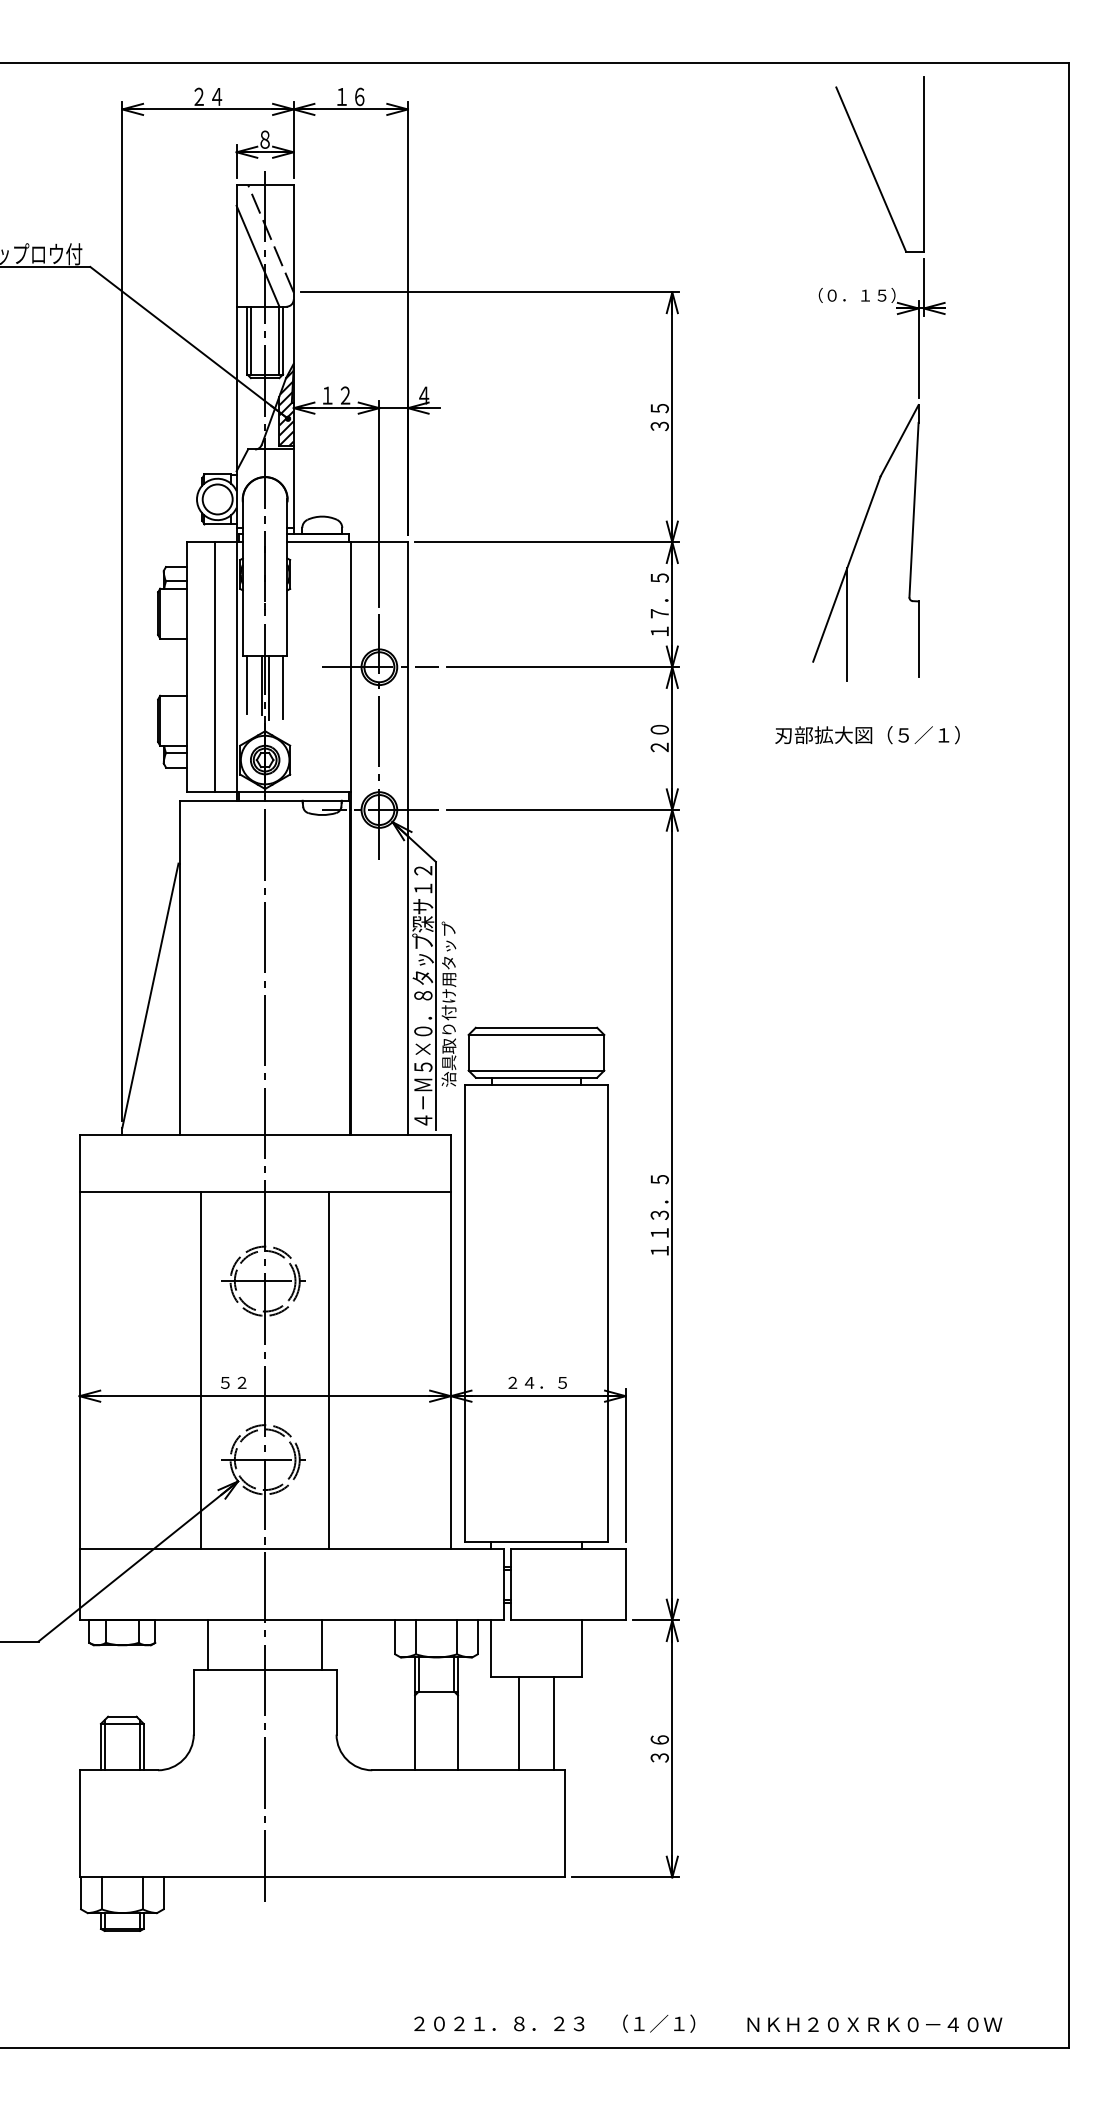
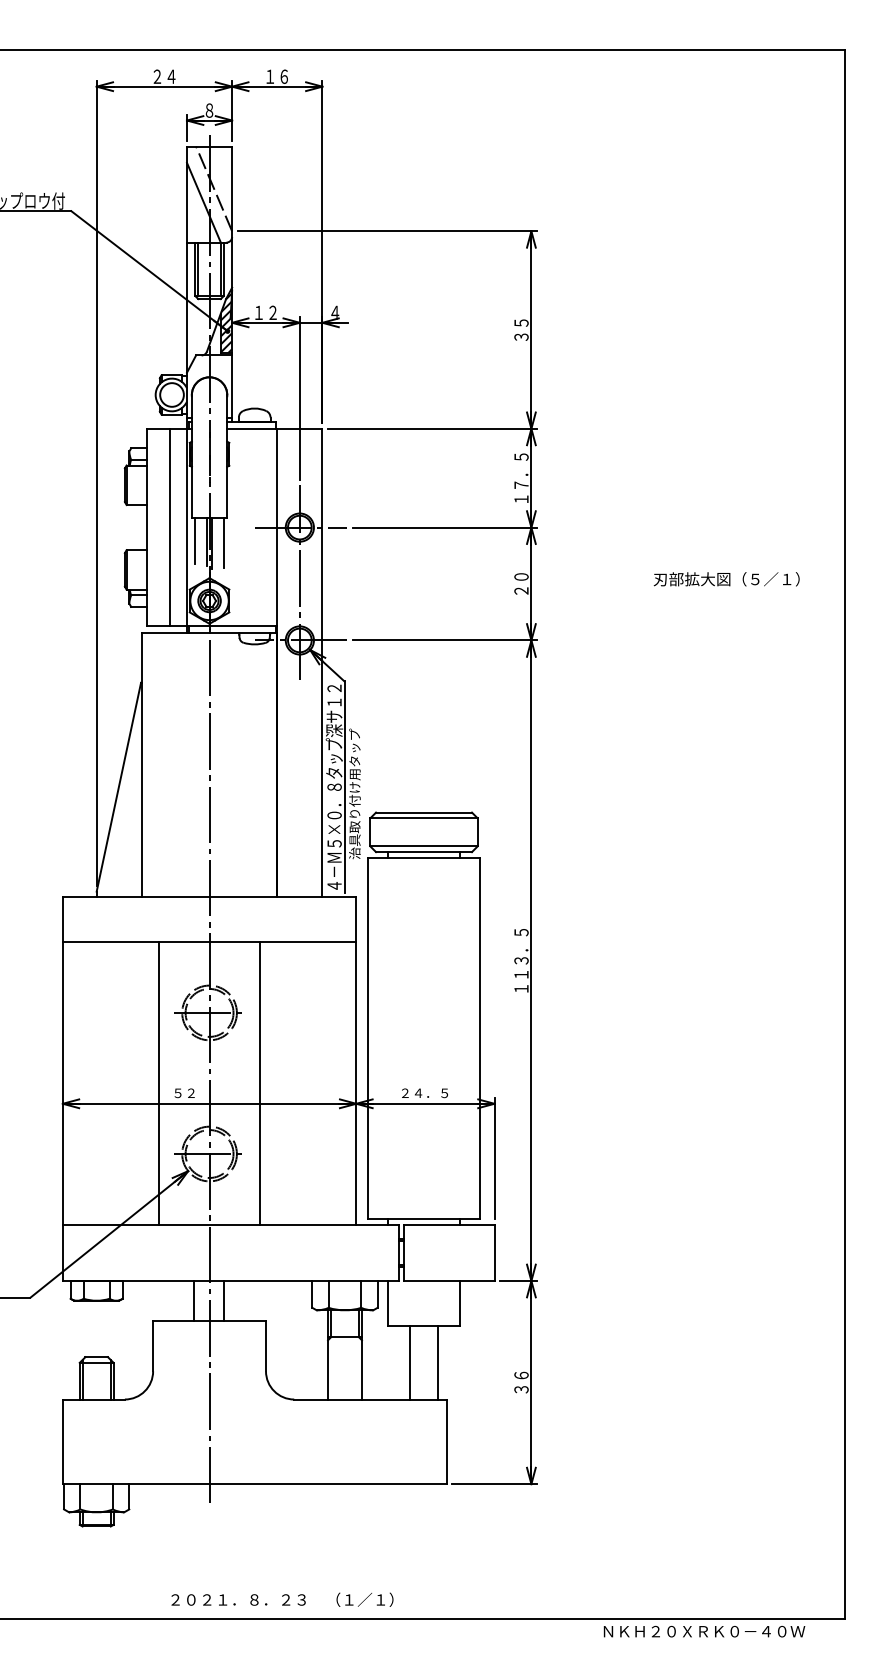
part: (917, 378) -> (725, 299), removed
text: (867, 735) -> (726, 579), moved
line: (208, 1645) -> (194, 1300), moved
line: (322, 1645) -> (223, 1300), moved
text: (554, 2023) -> (282, 1599), moved
text: (874, 2024) -> (704, 1631), moved

